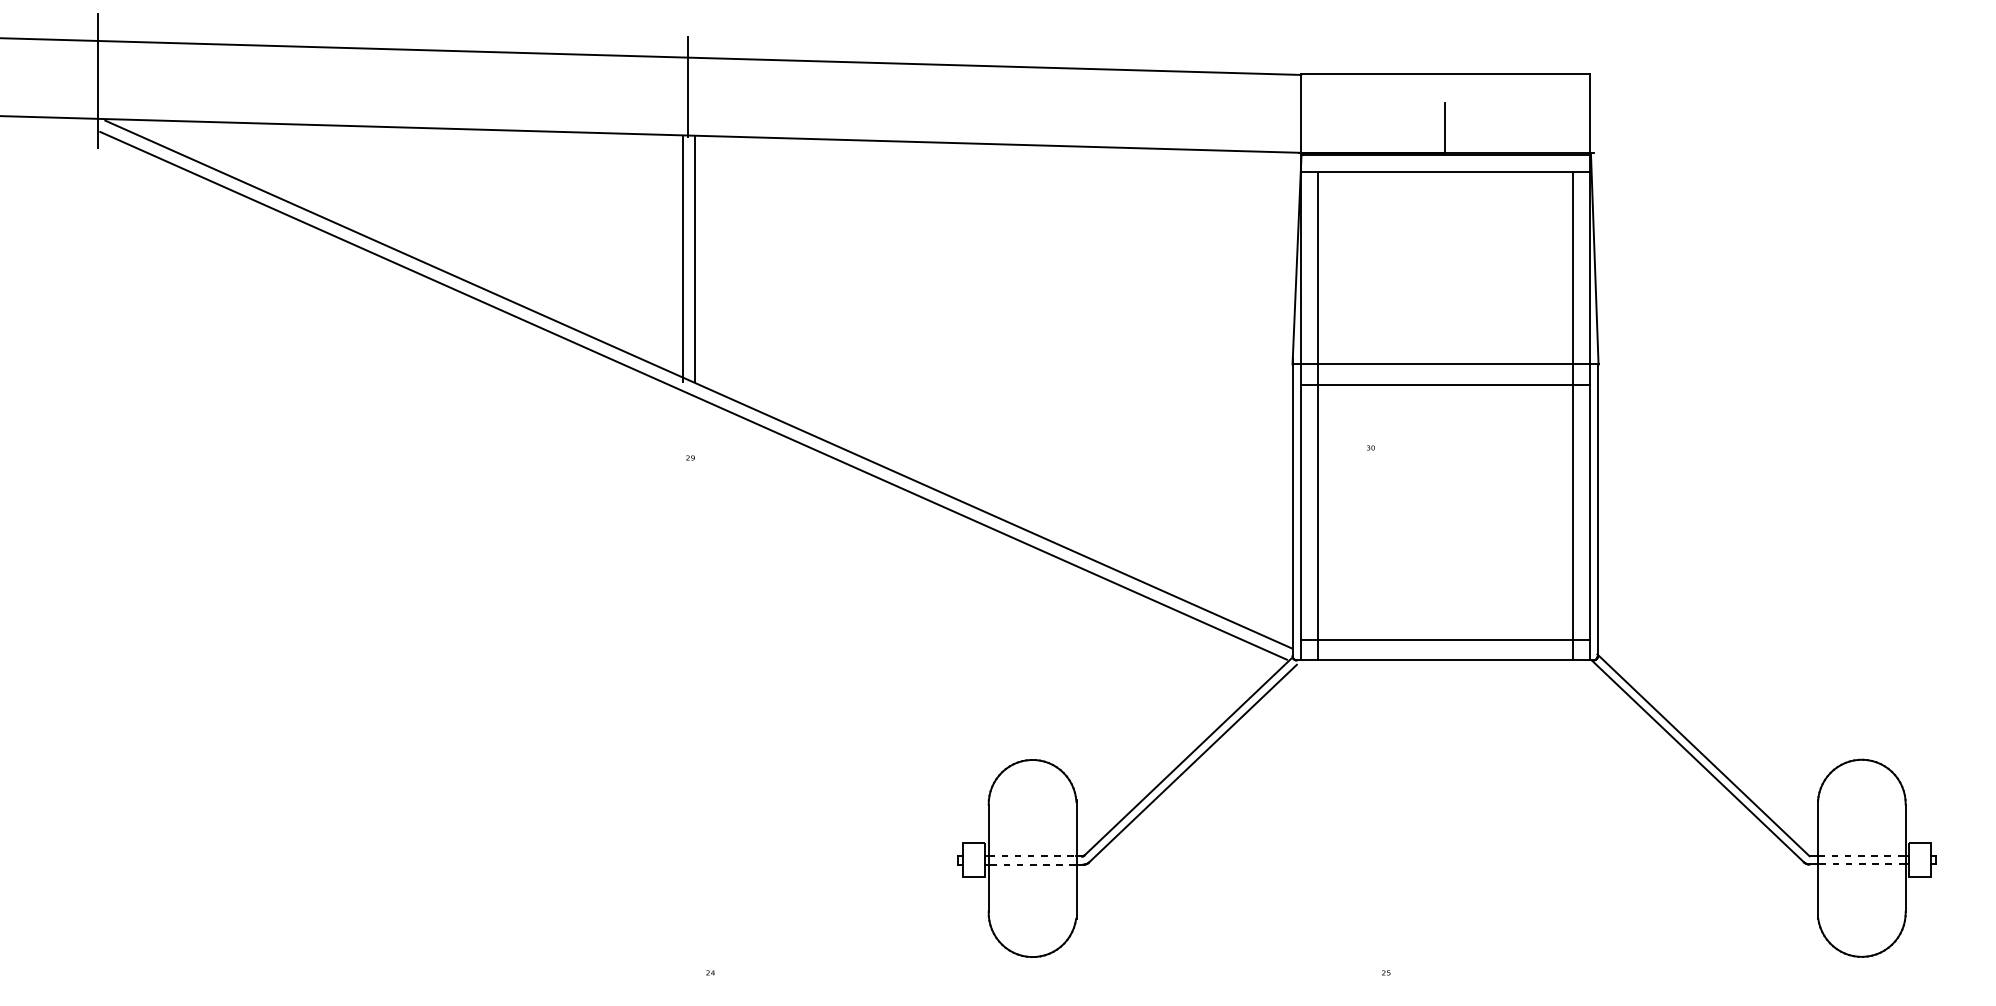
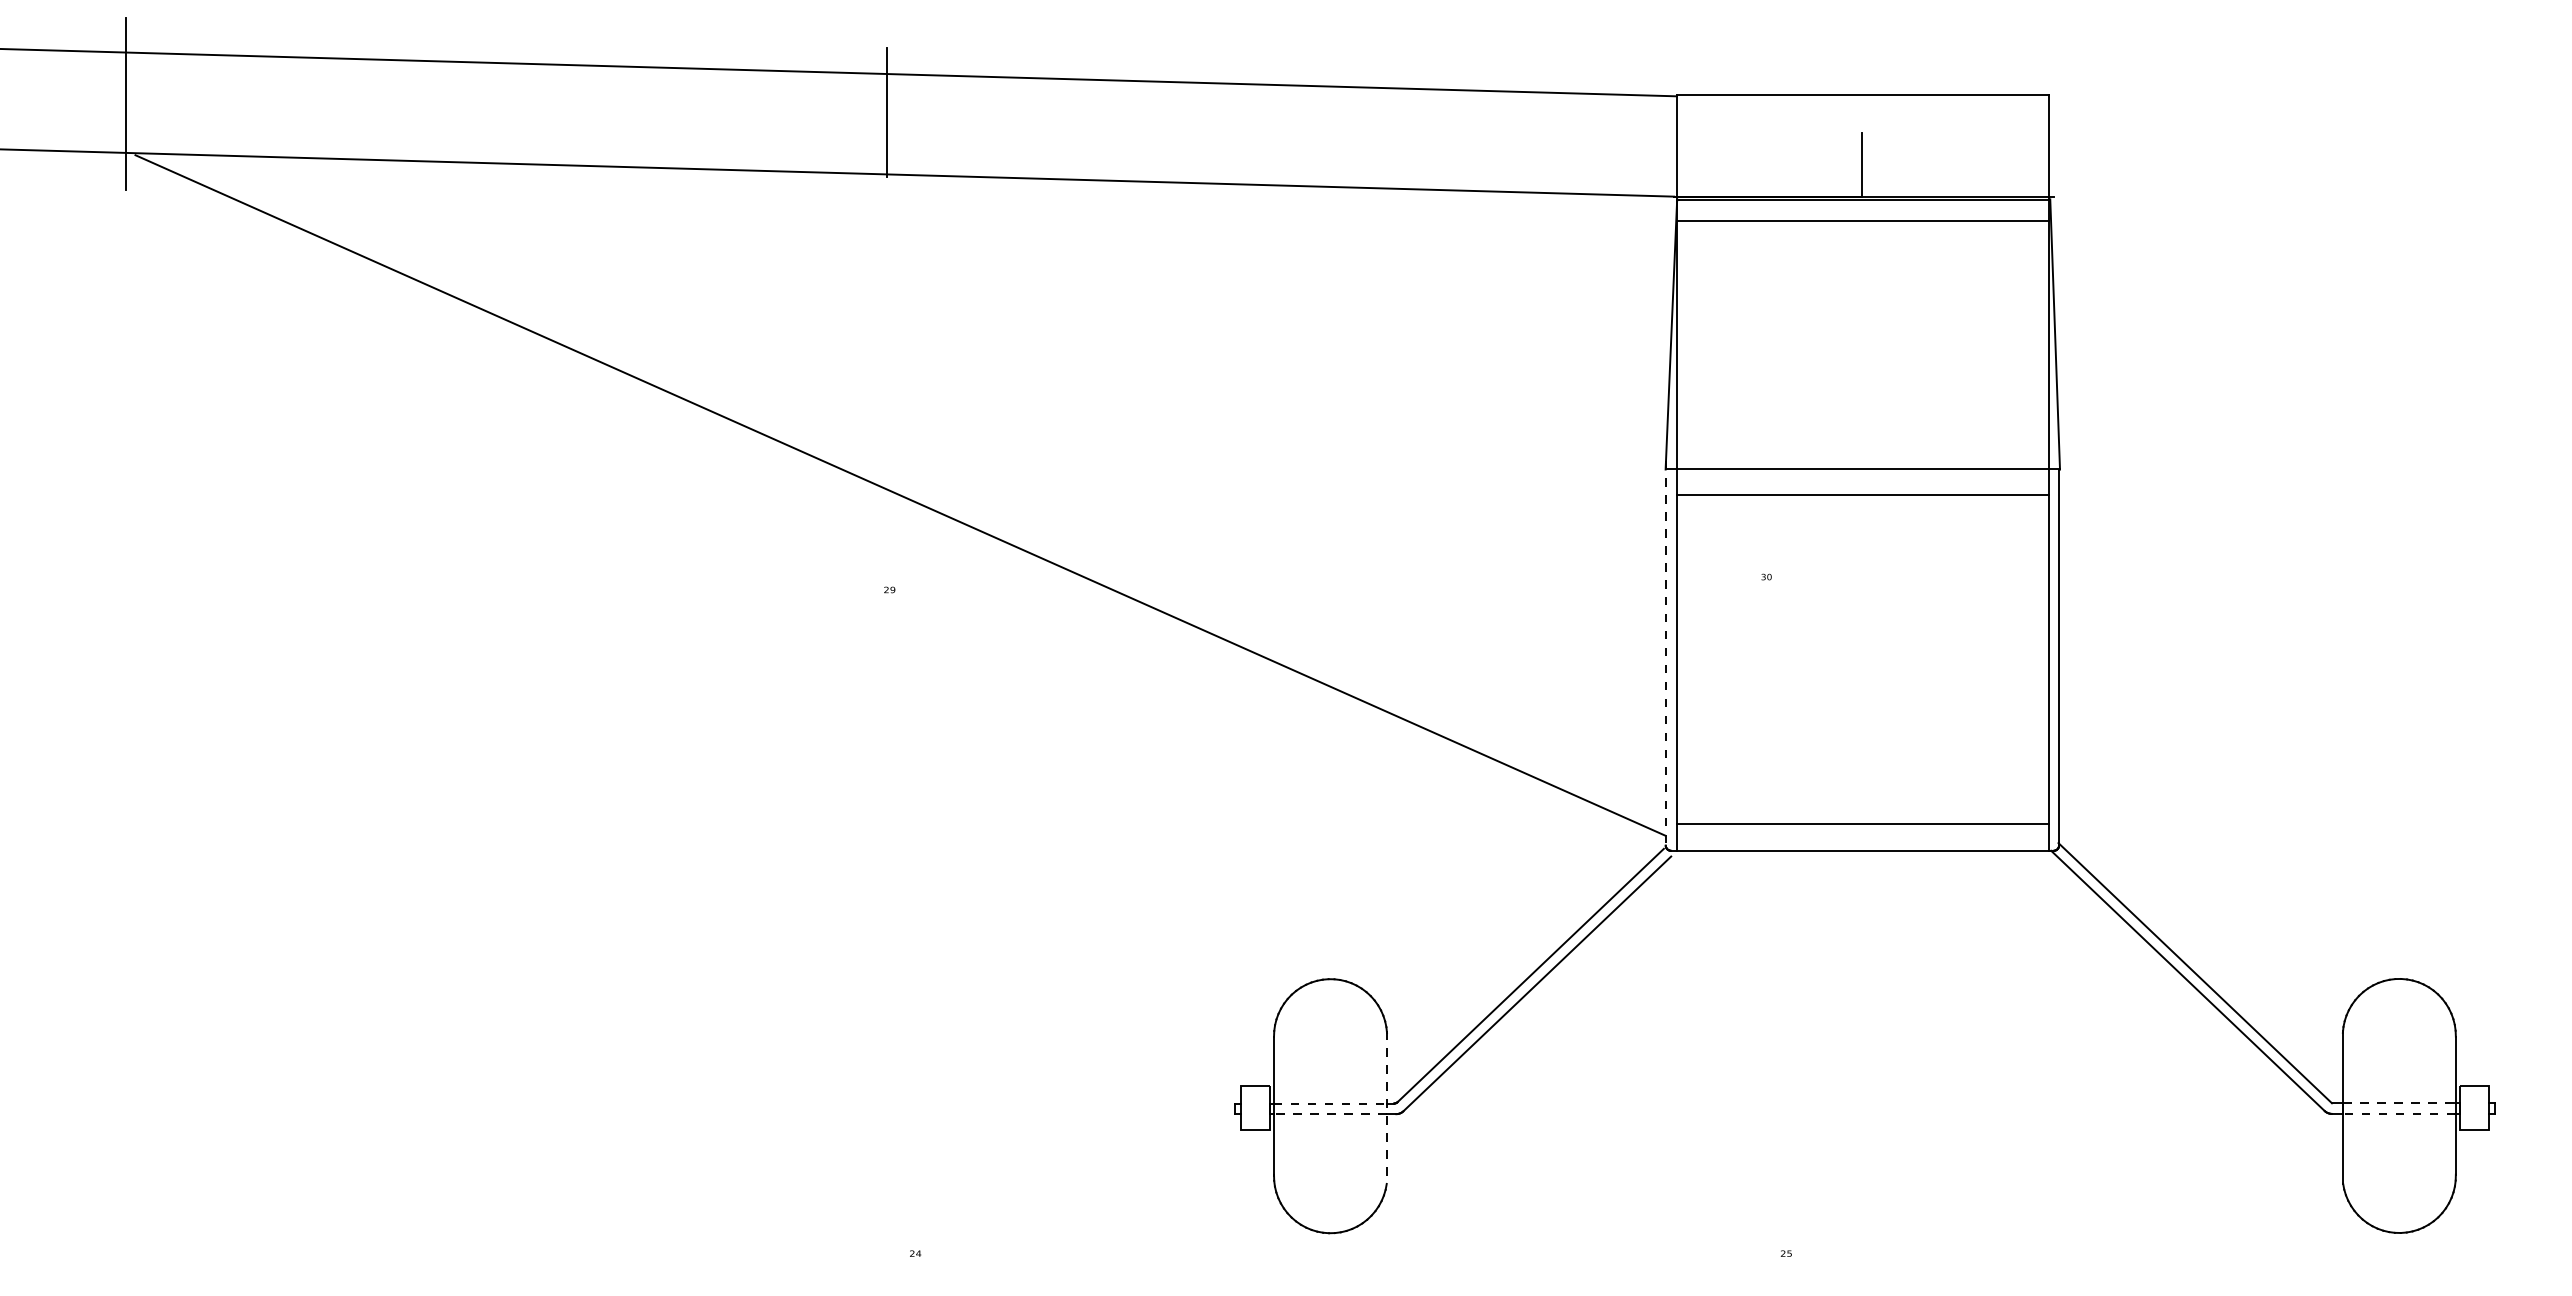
line: (683, 258) -> (880, 333), removed
line: (695, 258) -> (895, 333), removed
line: (693, 395) -> (893, 509), removed
line: (1572, 415) -> (2026, 535), removed
line: (1317, 416) -> (1697, 536), removed
line: (1292, 507) -> (1665, 653), solid -> dashed
line: (1076, 860) -> (1387, 1108), solid -> dashed

